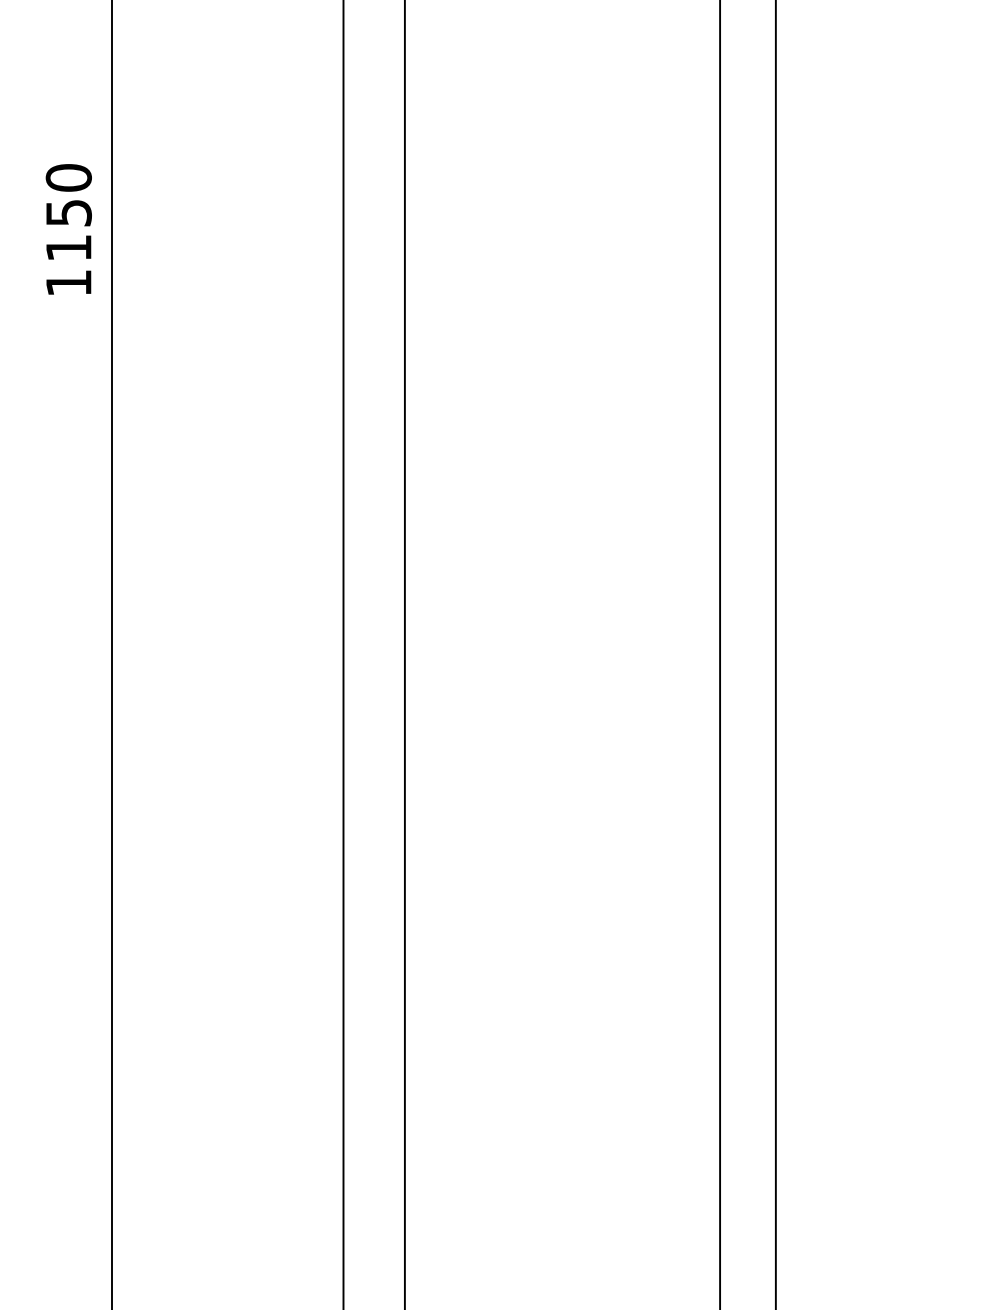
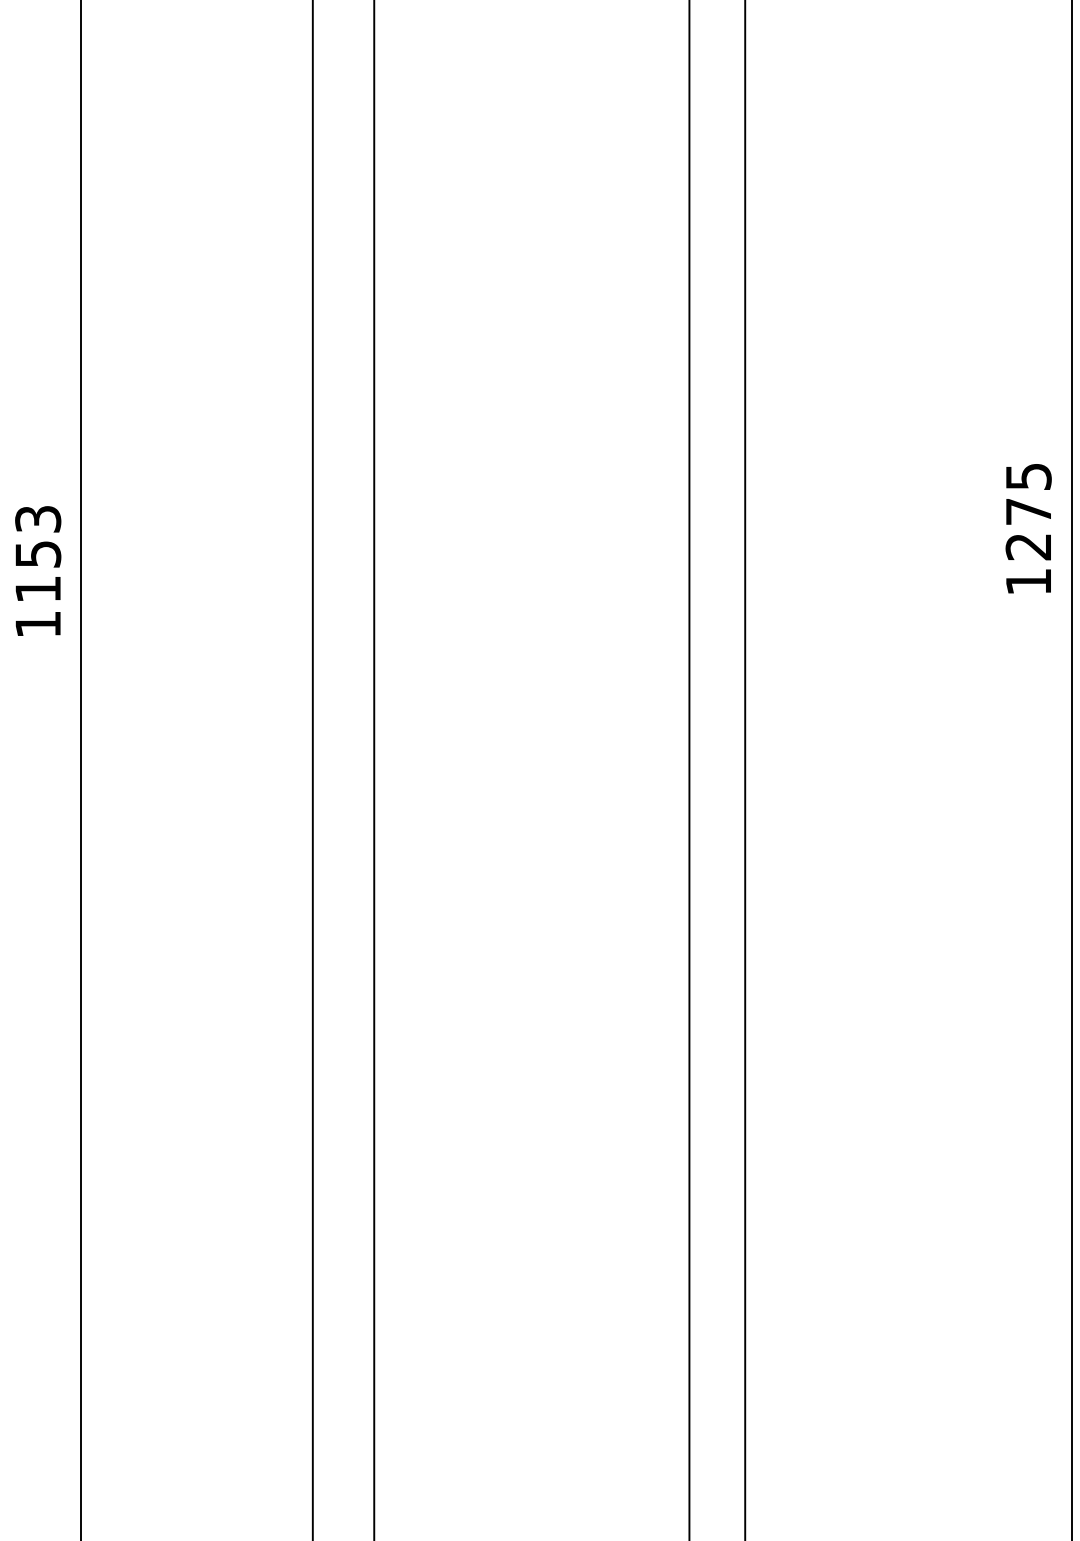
text: (69, 178) -> (38, 519), 1150 -> 1153

